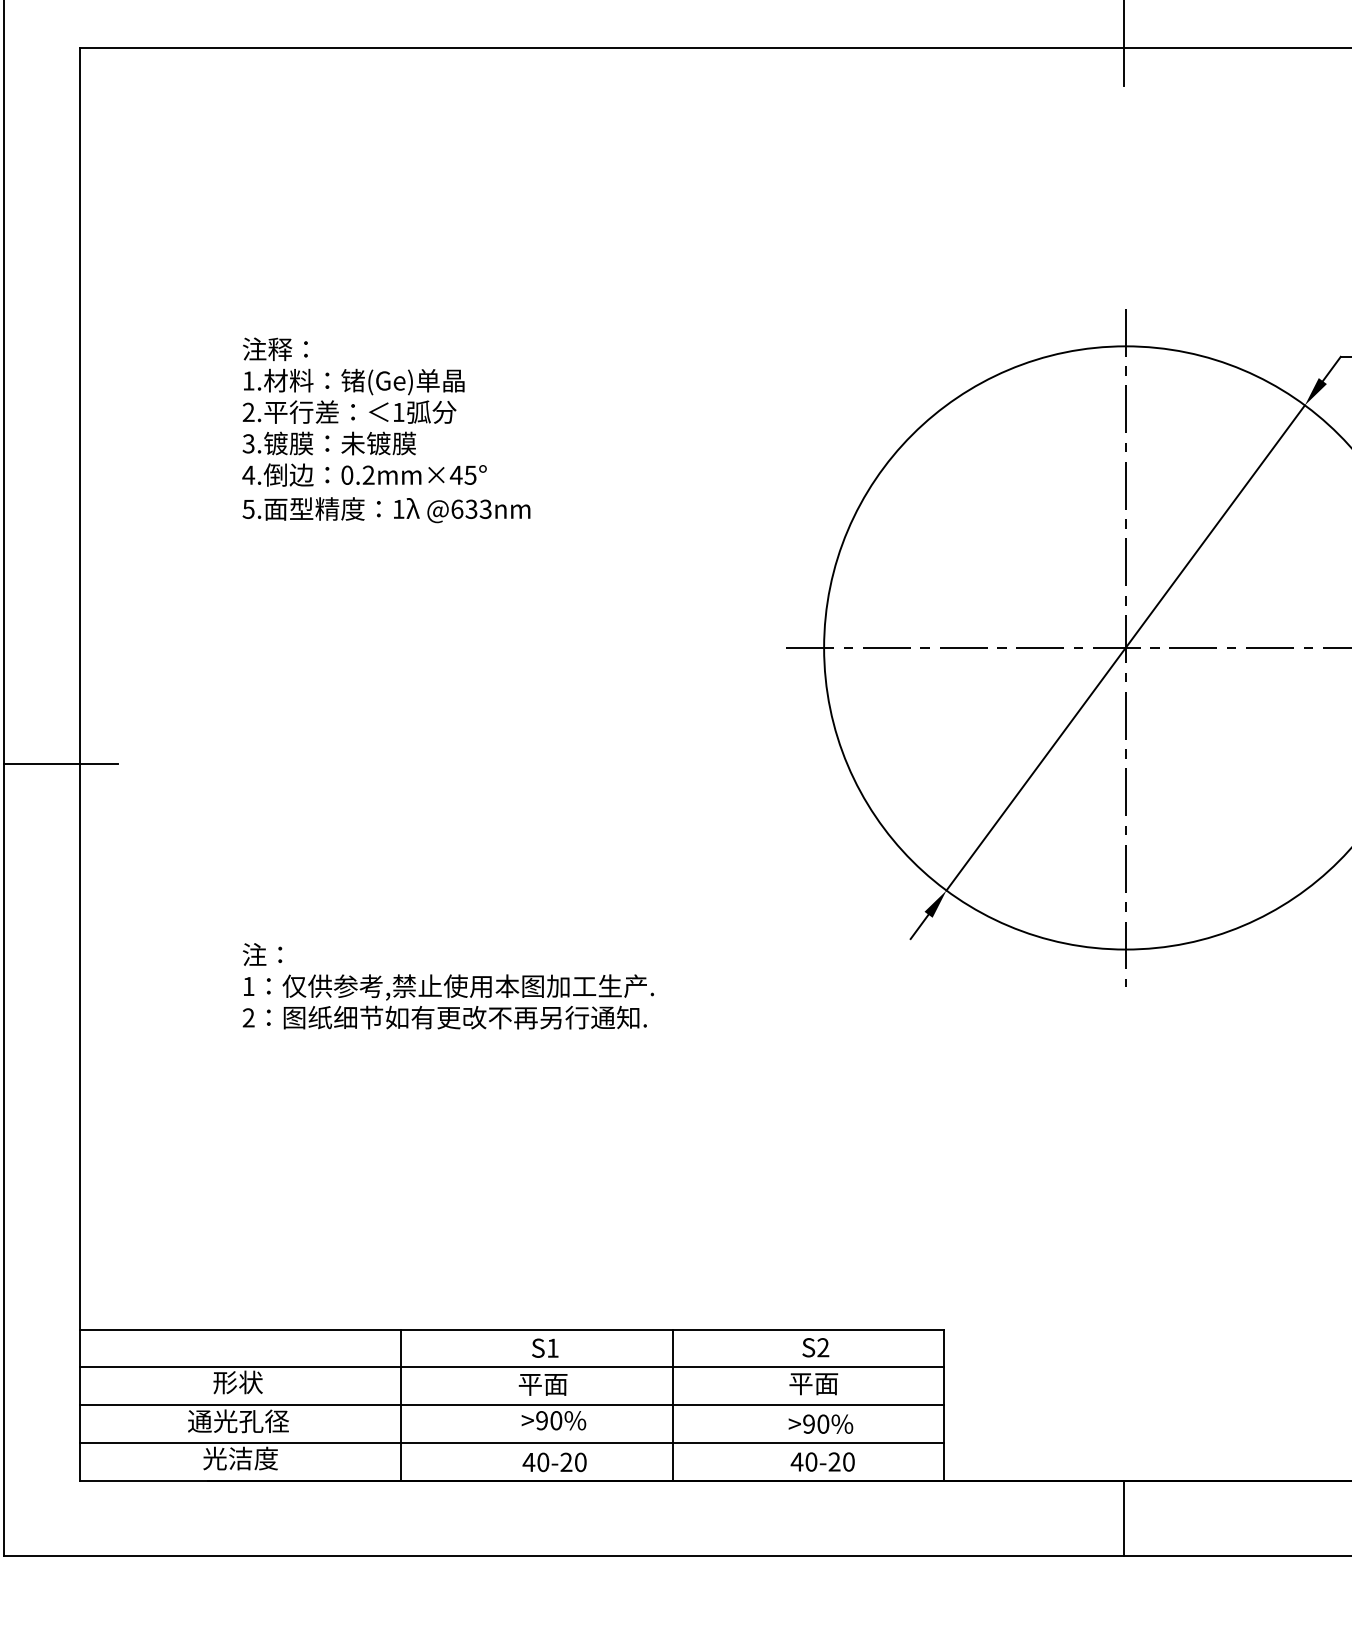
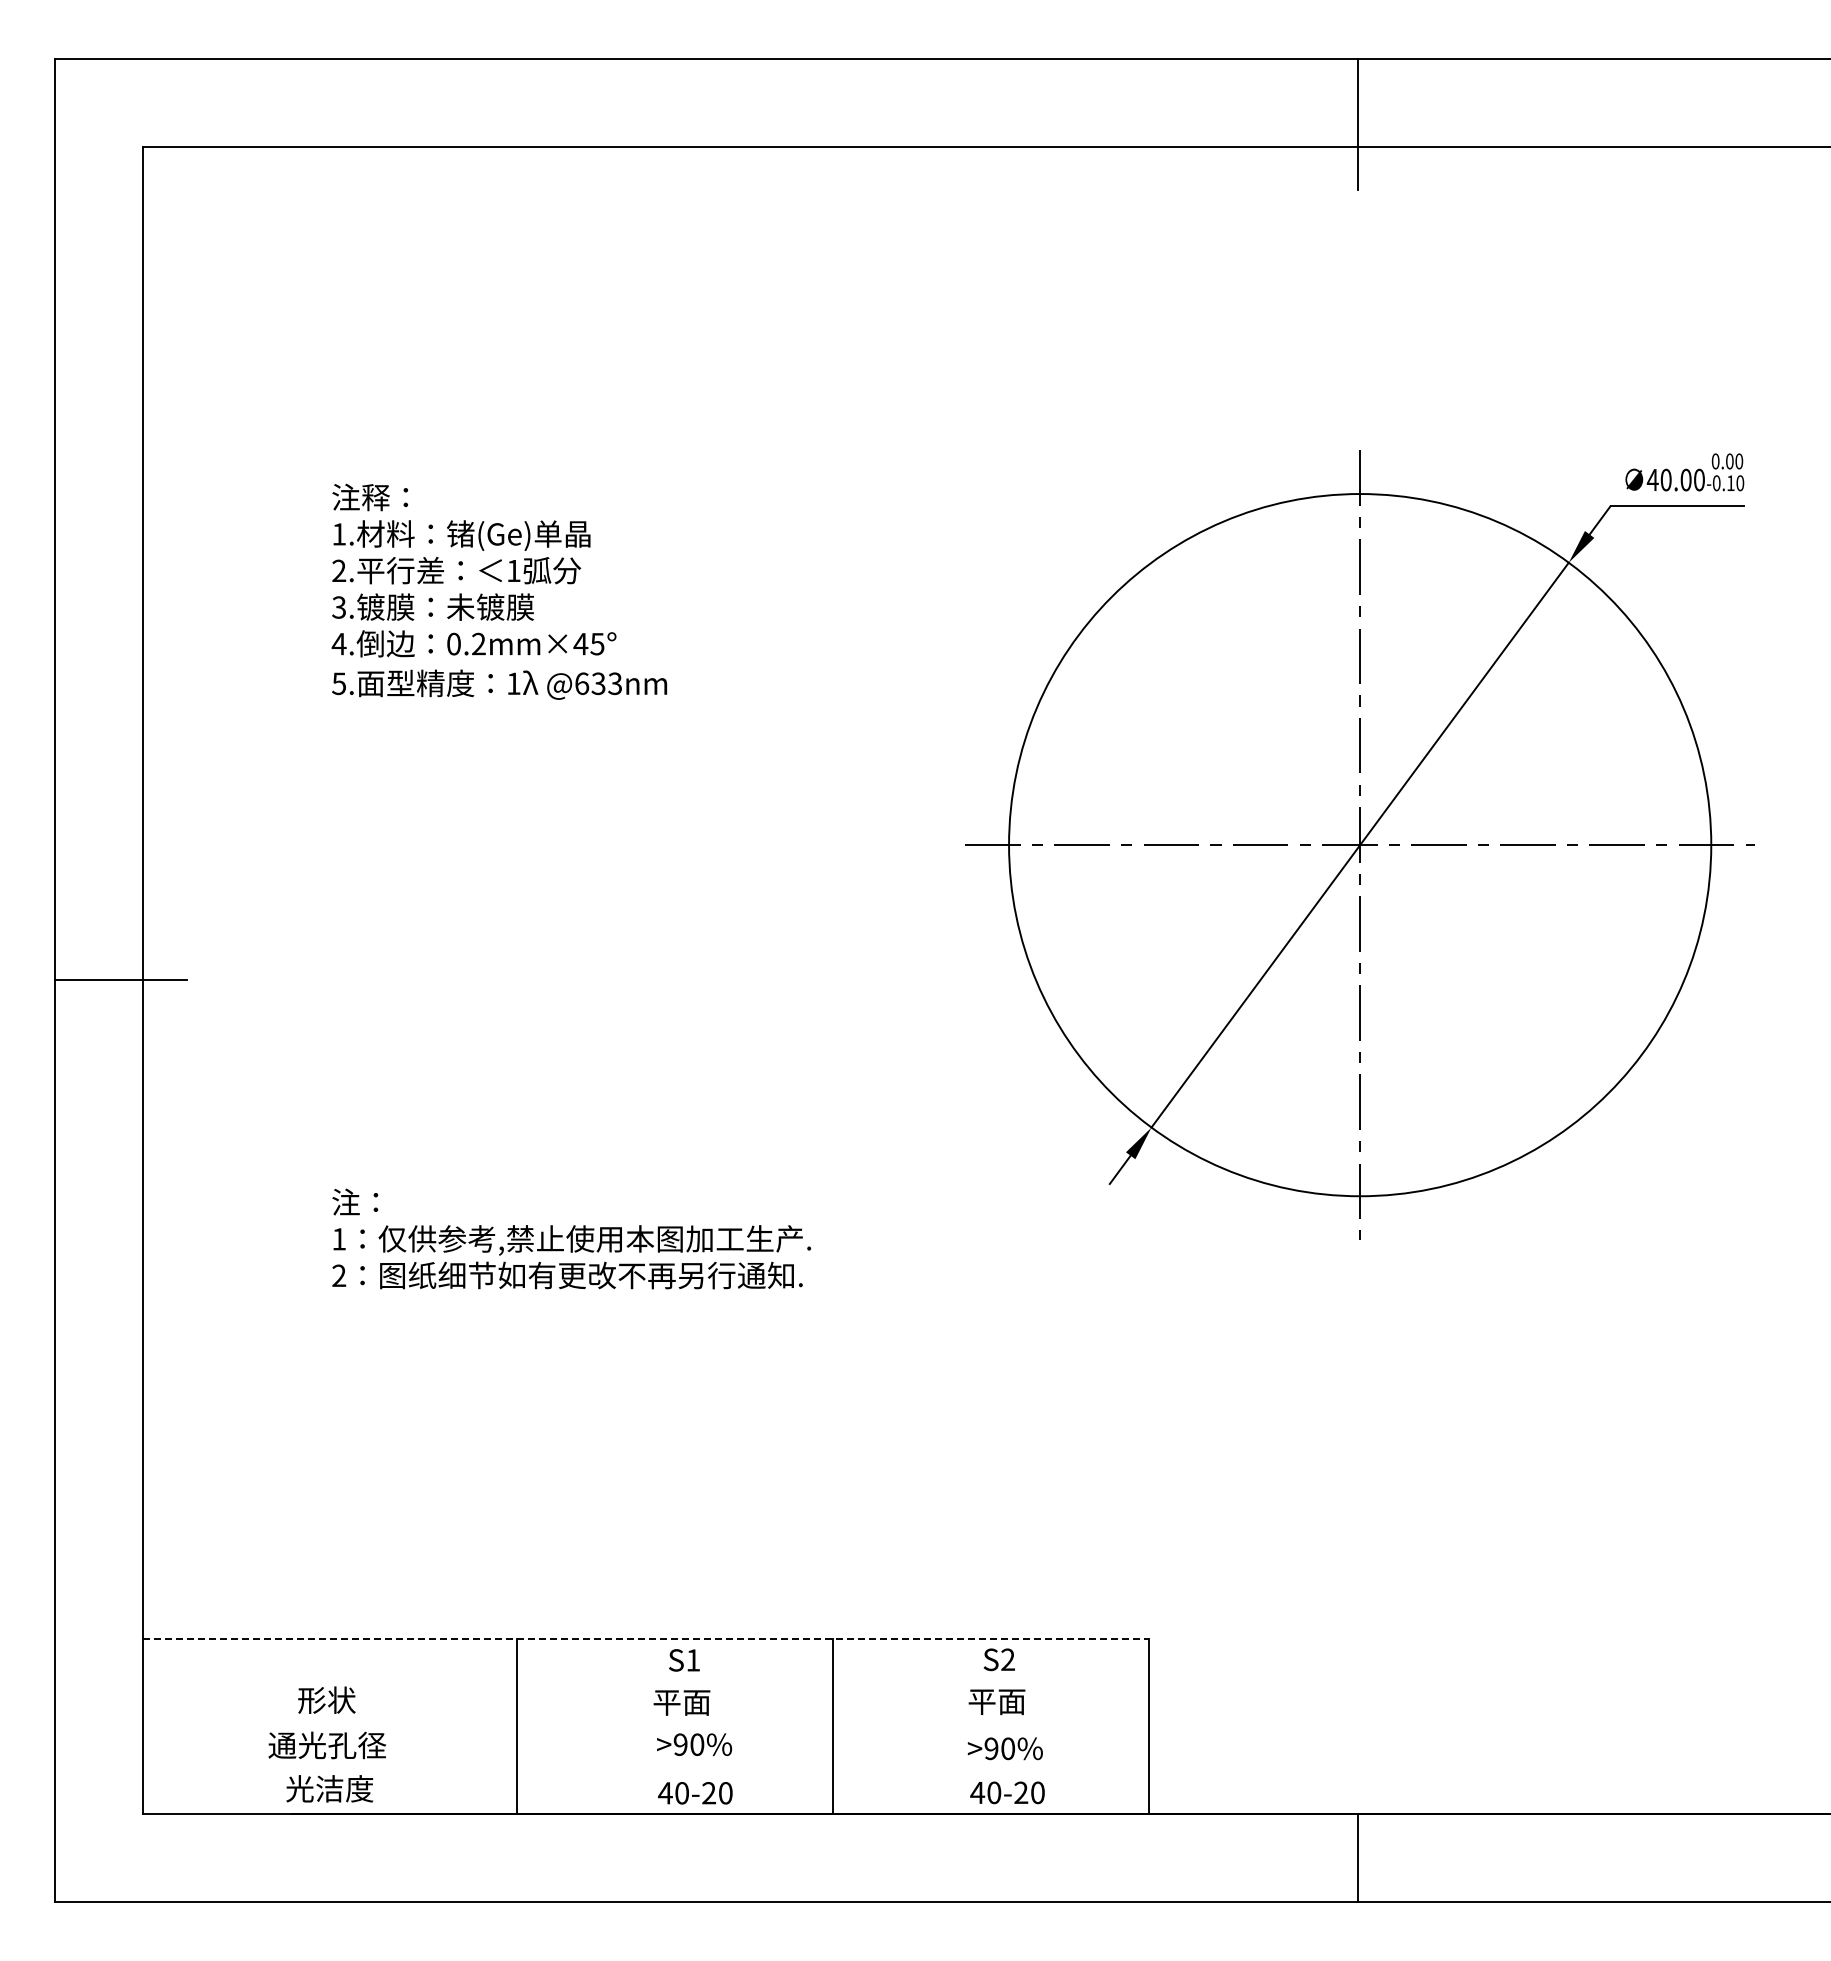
line: (512, 1329) -> (646, 1638), solid -> dashed
line: (511, 1367) -> (645, 1682), removed
line: (511, 1405) -> (645, 1726), removed
line: (511, 1442) -> (645, 1770), removed

